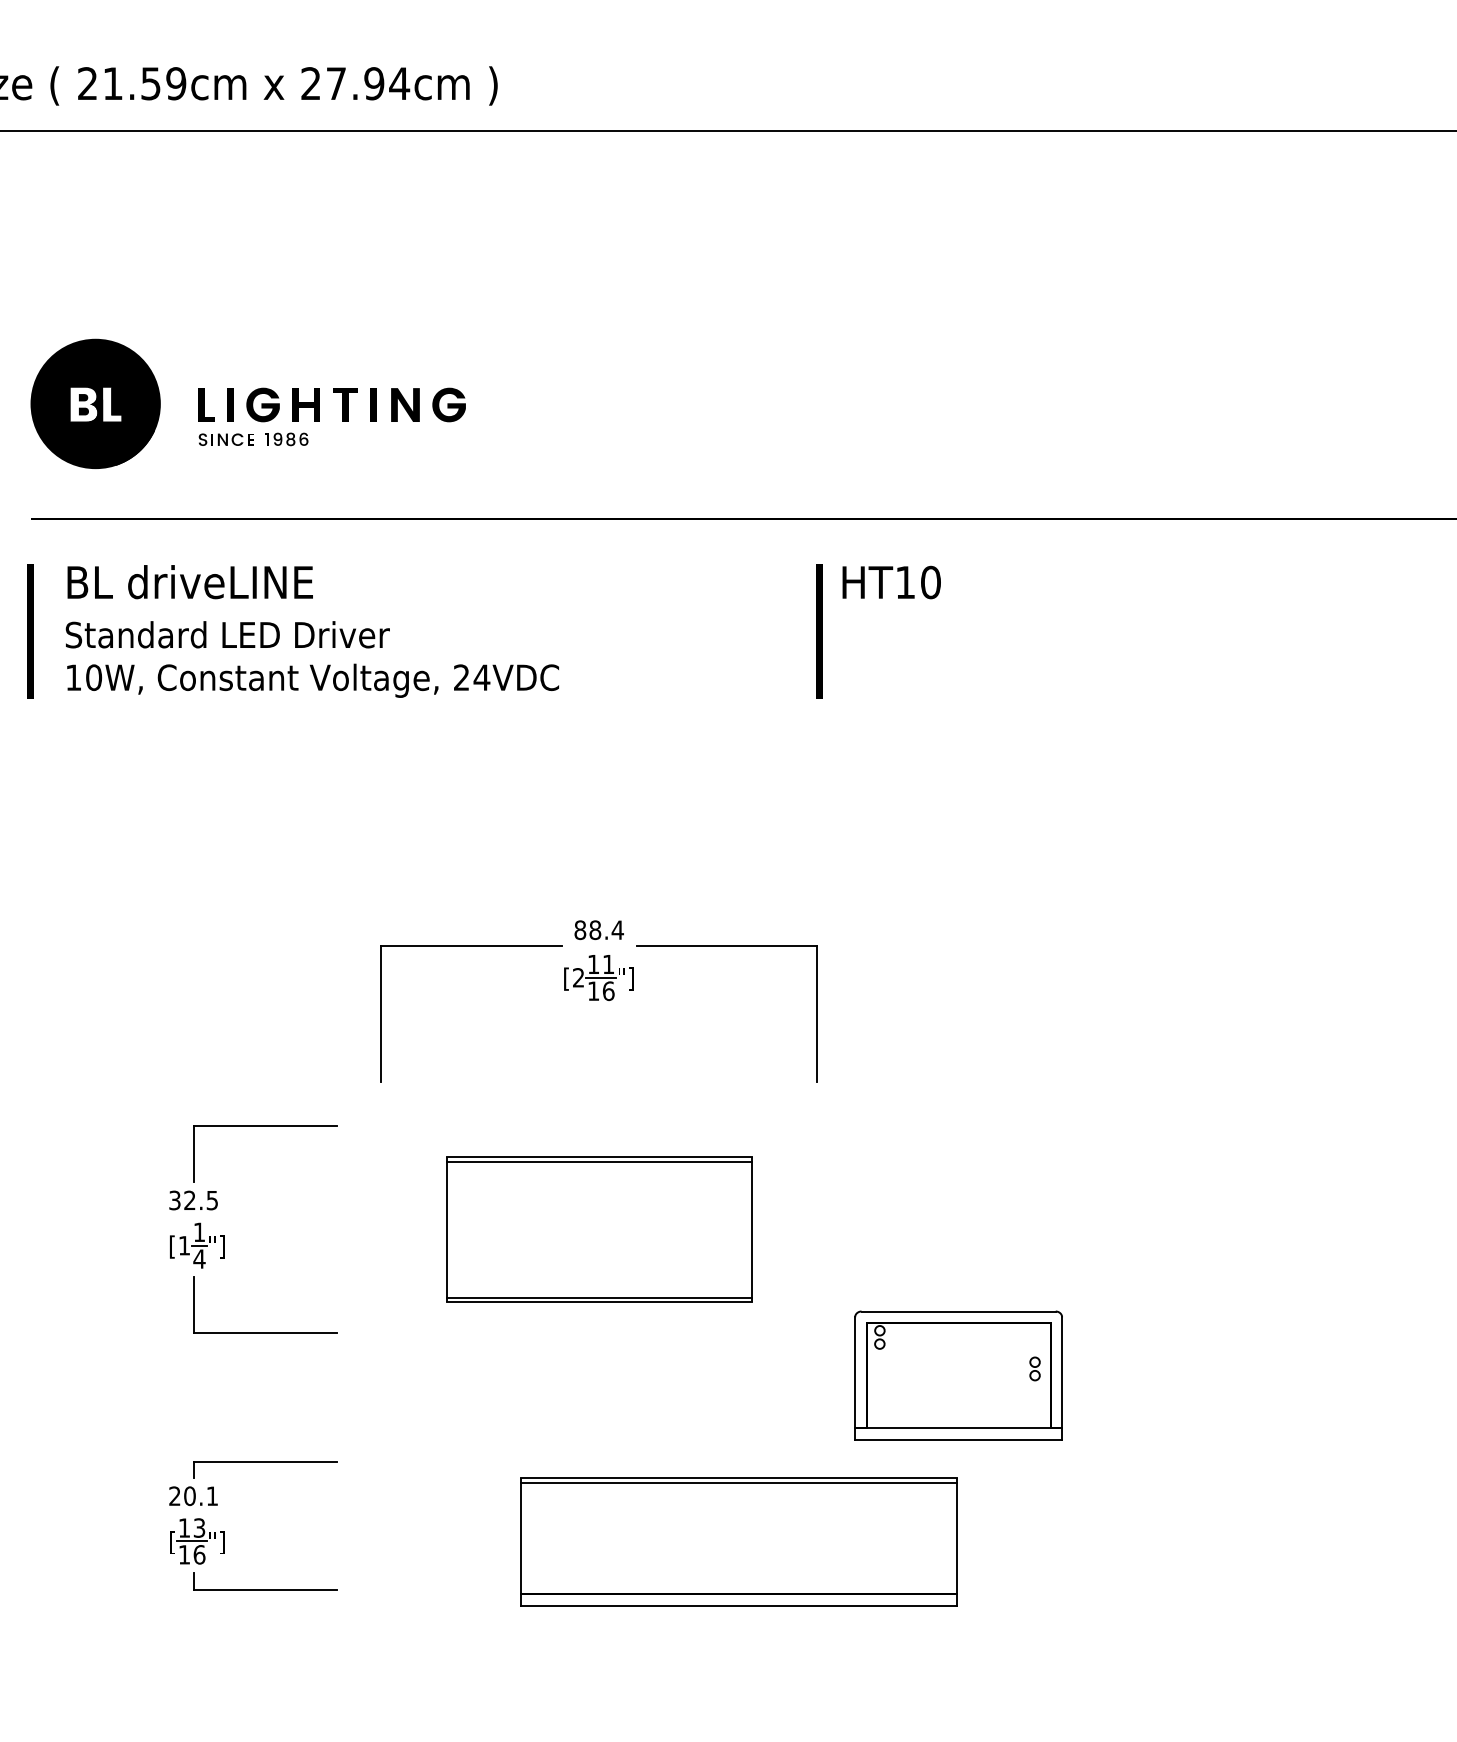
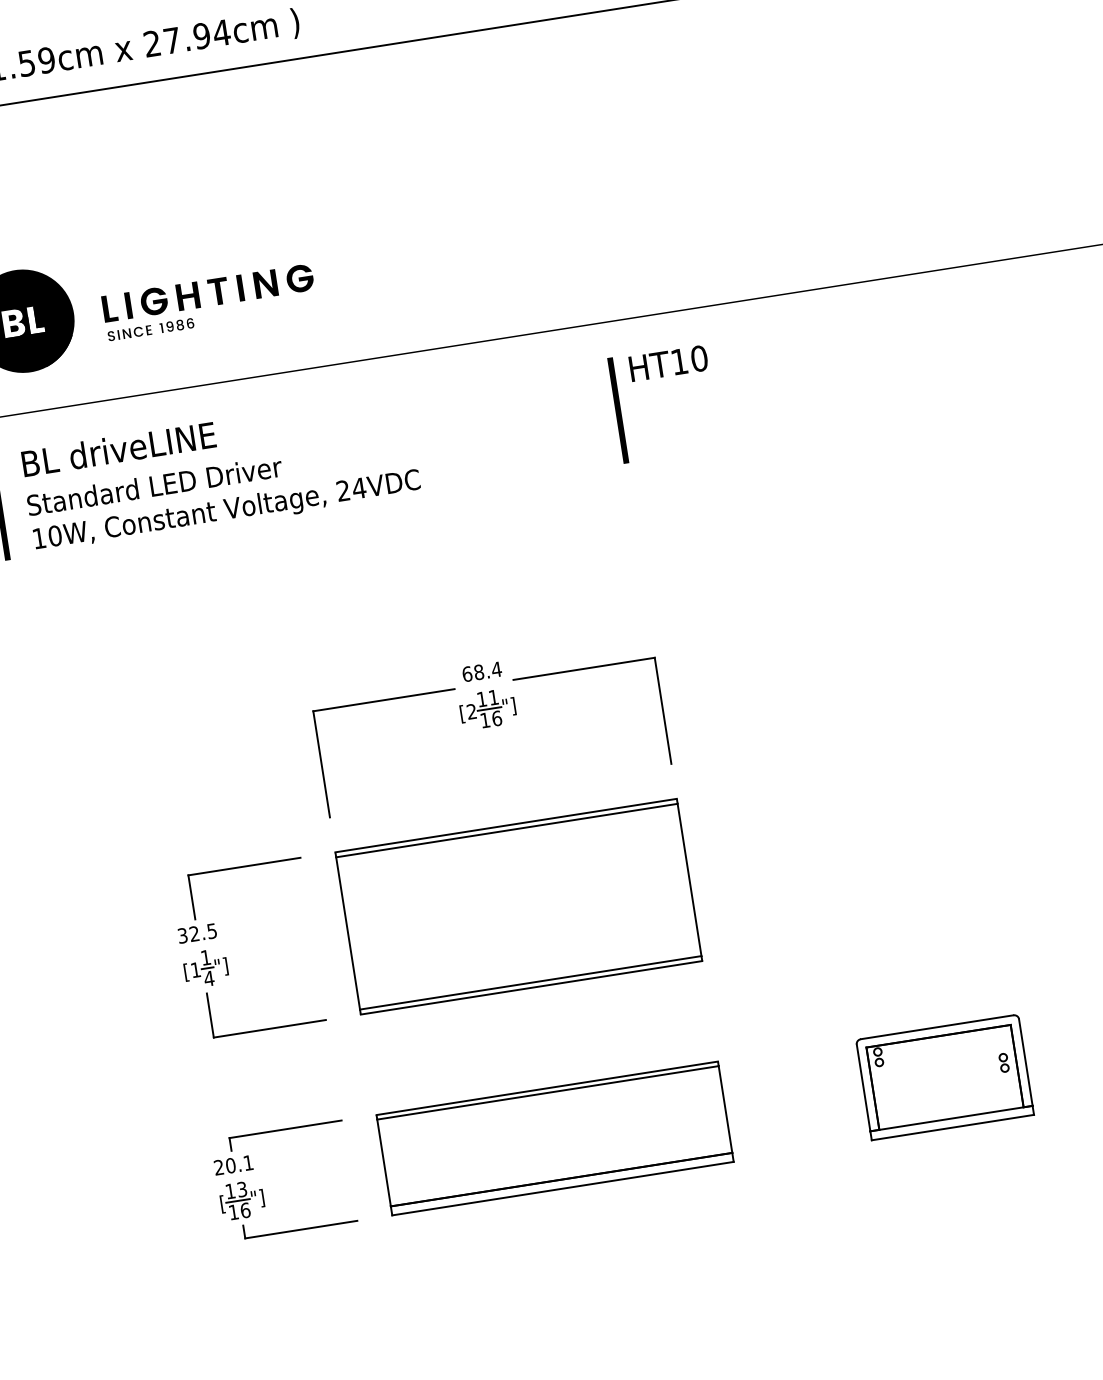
text: (580, 929) -> (467, 673), 88.4 -> 68.4
part: (598, 1229) -> (518, 906), size x1.43
part: (958, 1375) -> (944, 1077), moved
part: (738, 1541) -> (554, 1138), moved

